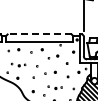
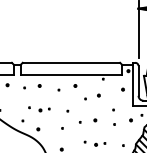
line: (39, 34) -> (71, 62), dashed -> solid
part: (67, 70) -> (113, 117), size x0.71

